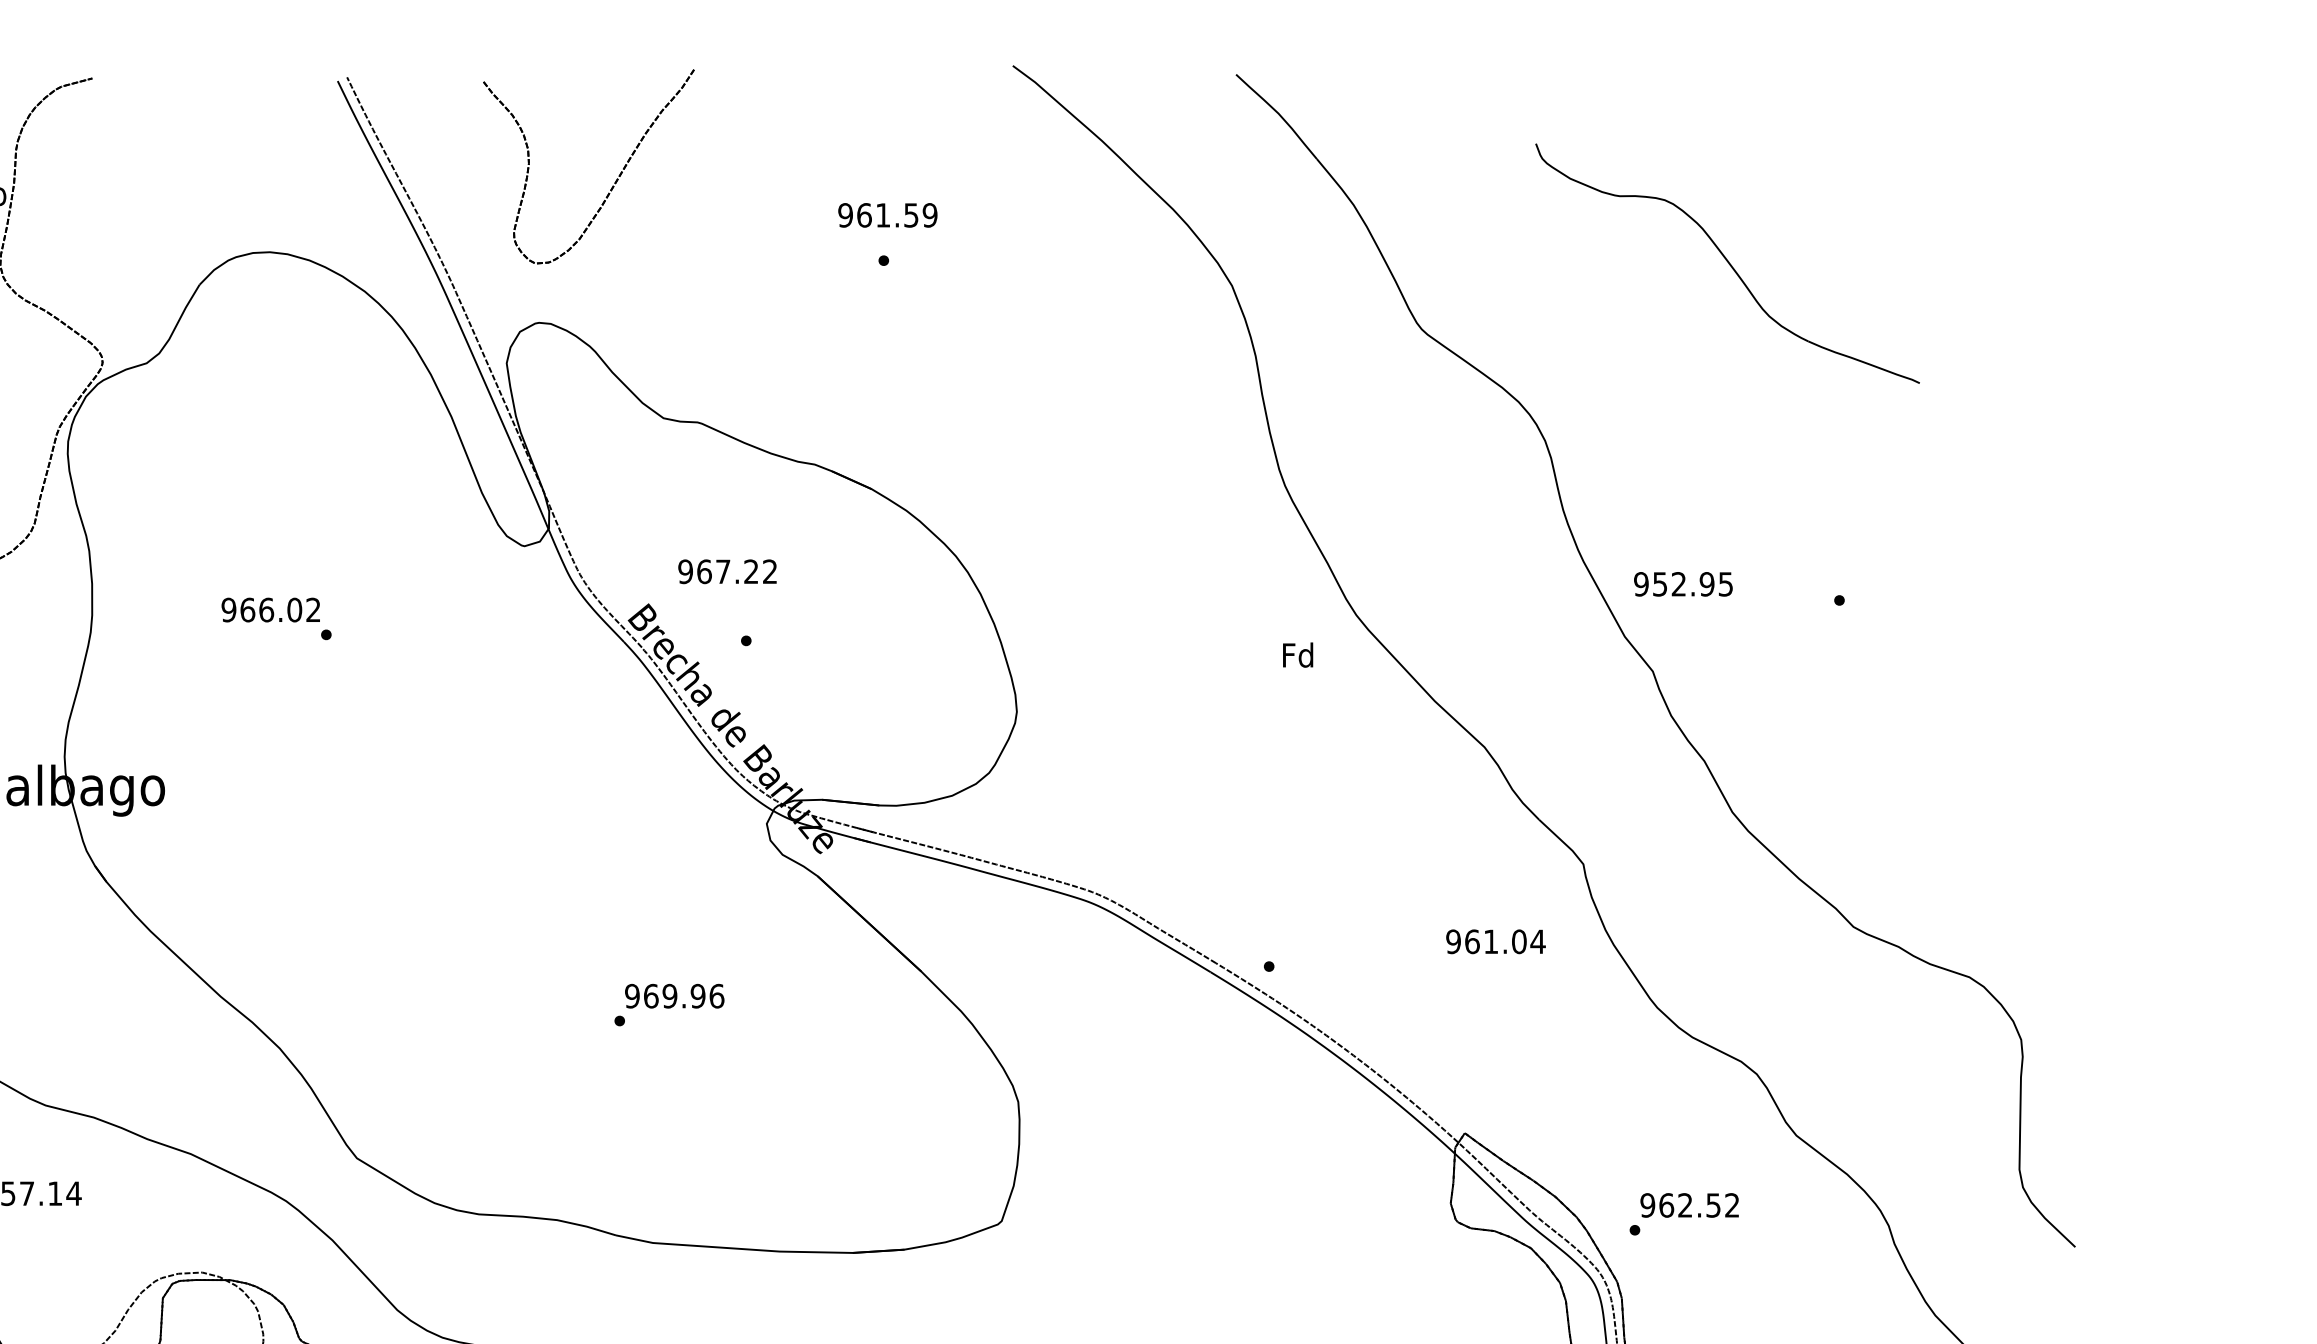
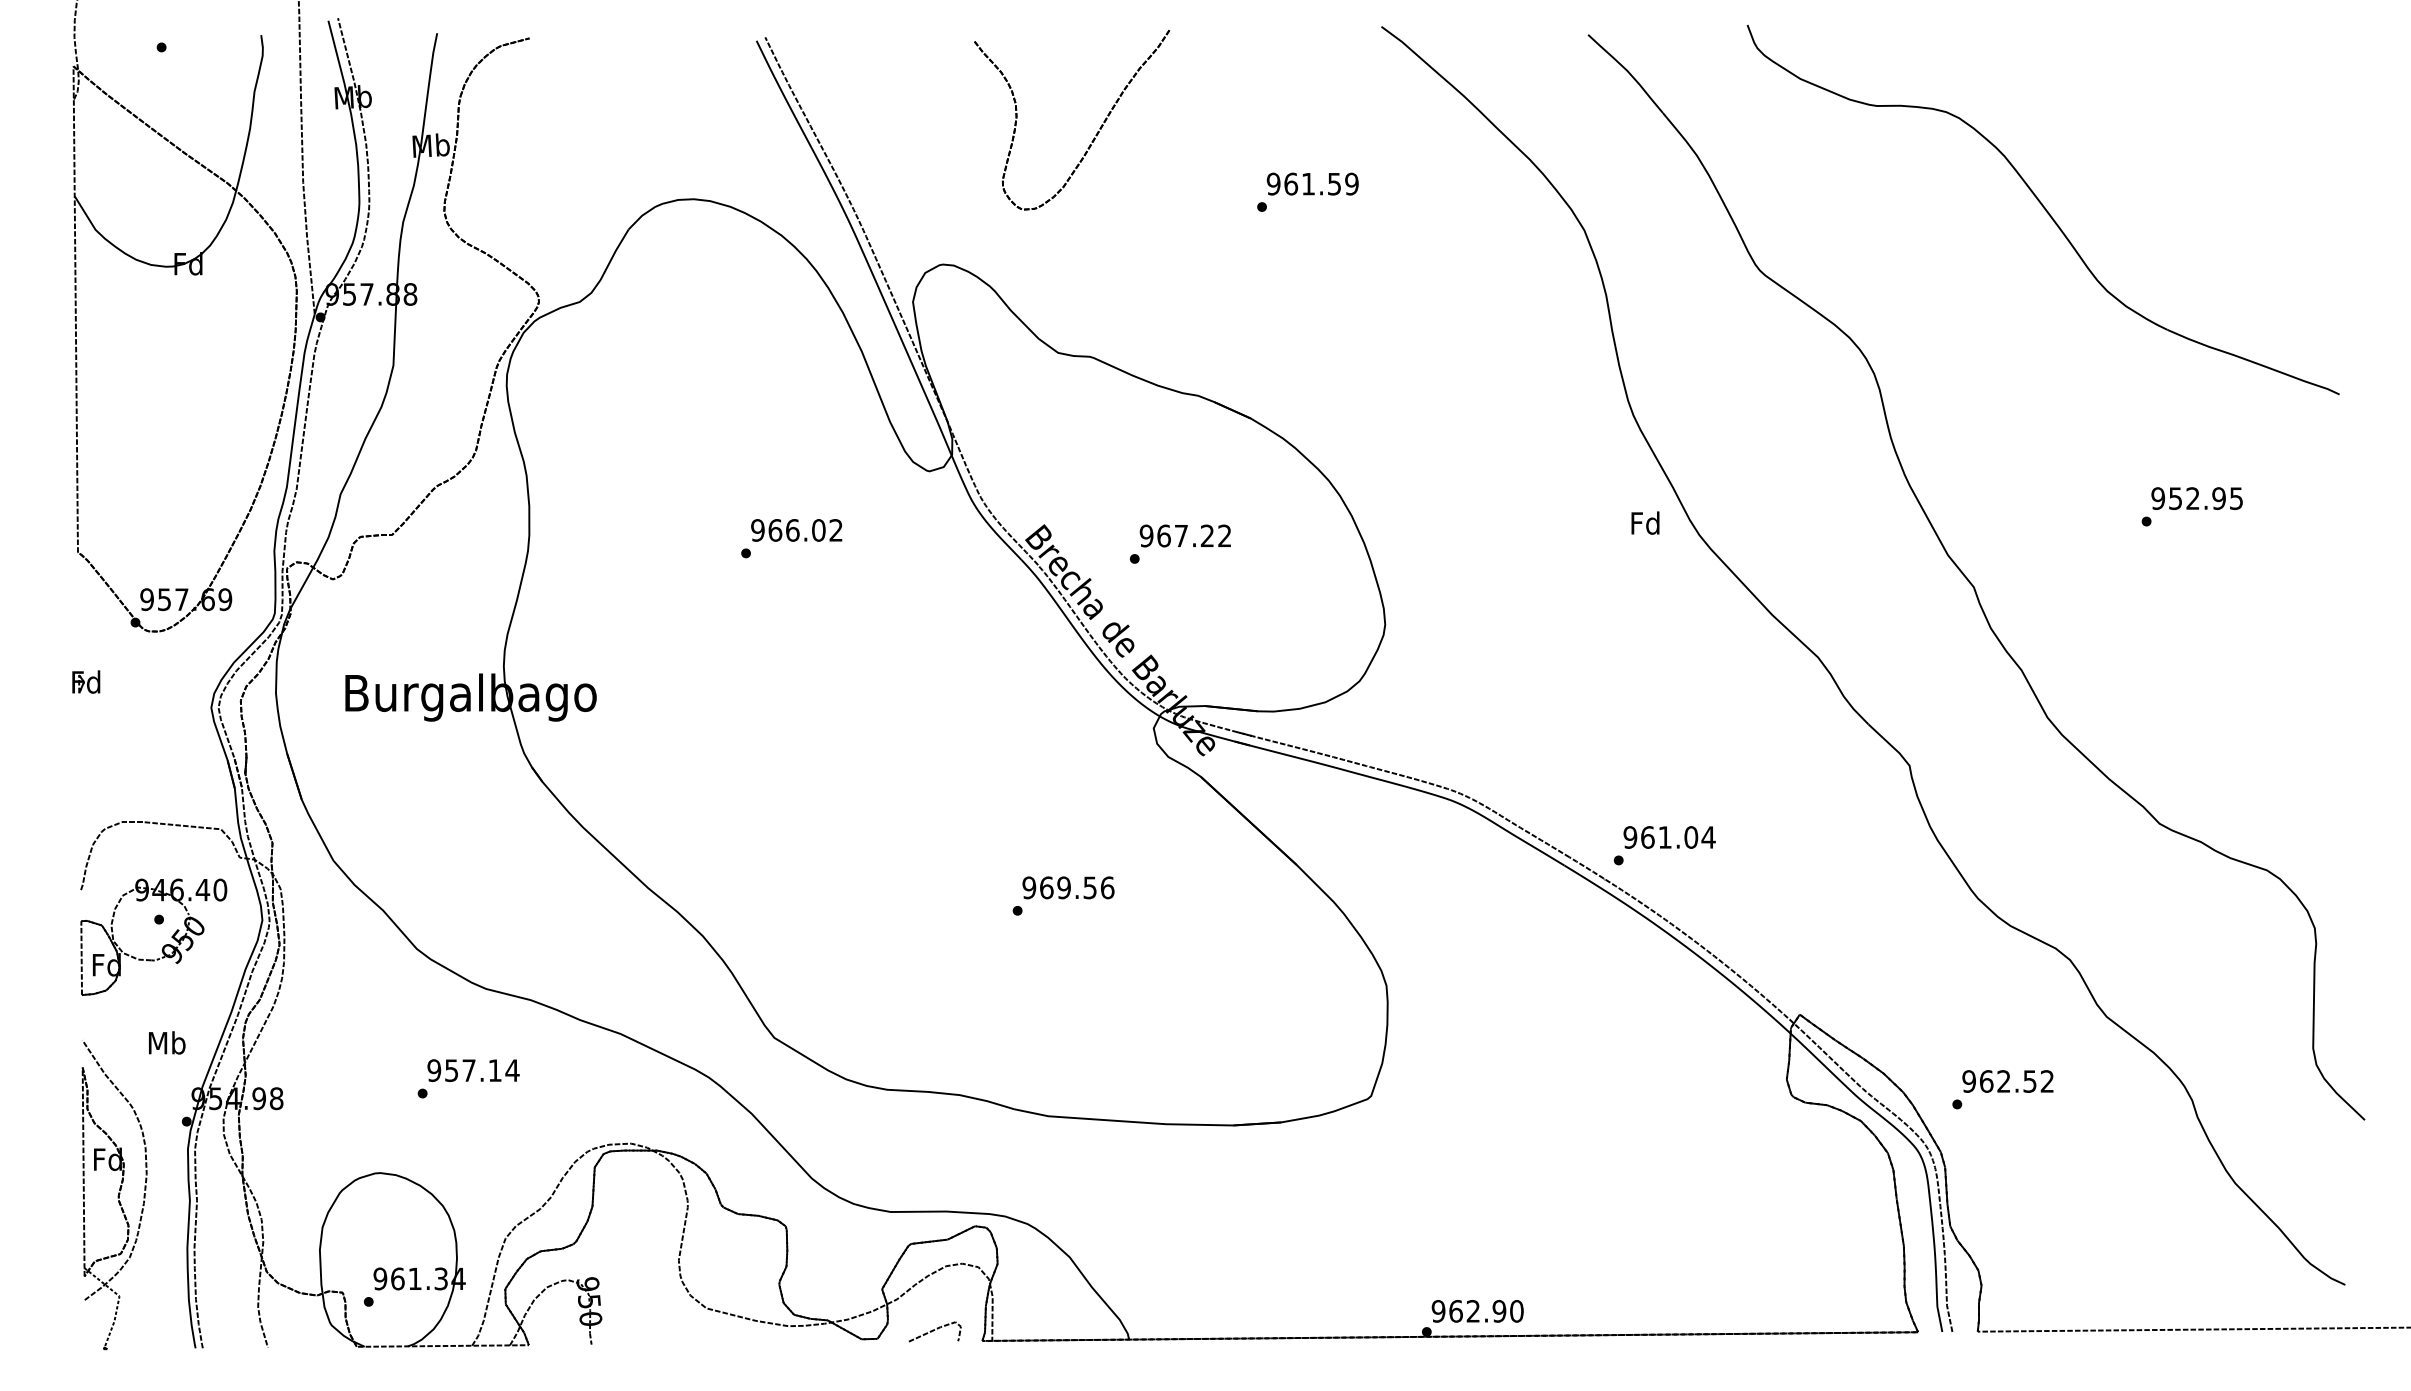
part: (614, 182) -> (1095, 134), moved
text: (887, 214) -> (1312, 183), moved
part: (1727, 263) -> (2042, 209), size x1.67
text: (726, 571) -> (1184, 535), moved
text: (1682, 584) -> (2196, 498), moved
text: (270, 610) -> (796, 530), moved
text: (1298, 654) -> (1645, 522), moved
text: (1495, 941) -> (1669, 837), moved
text: (697, 995) -> (1089, 887), 969.96 -> 969.56

